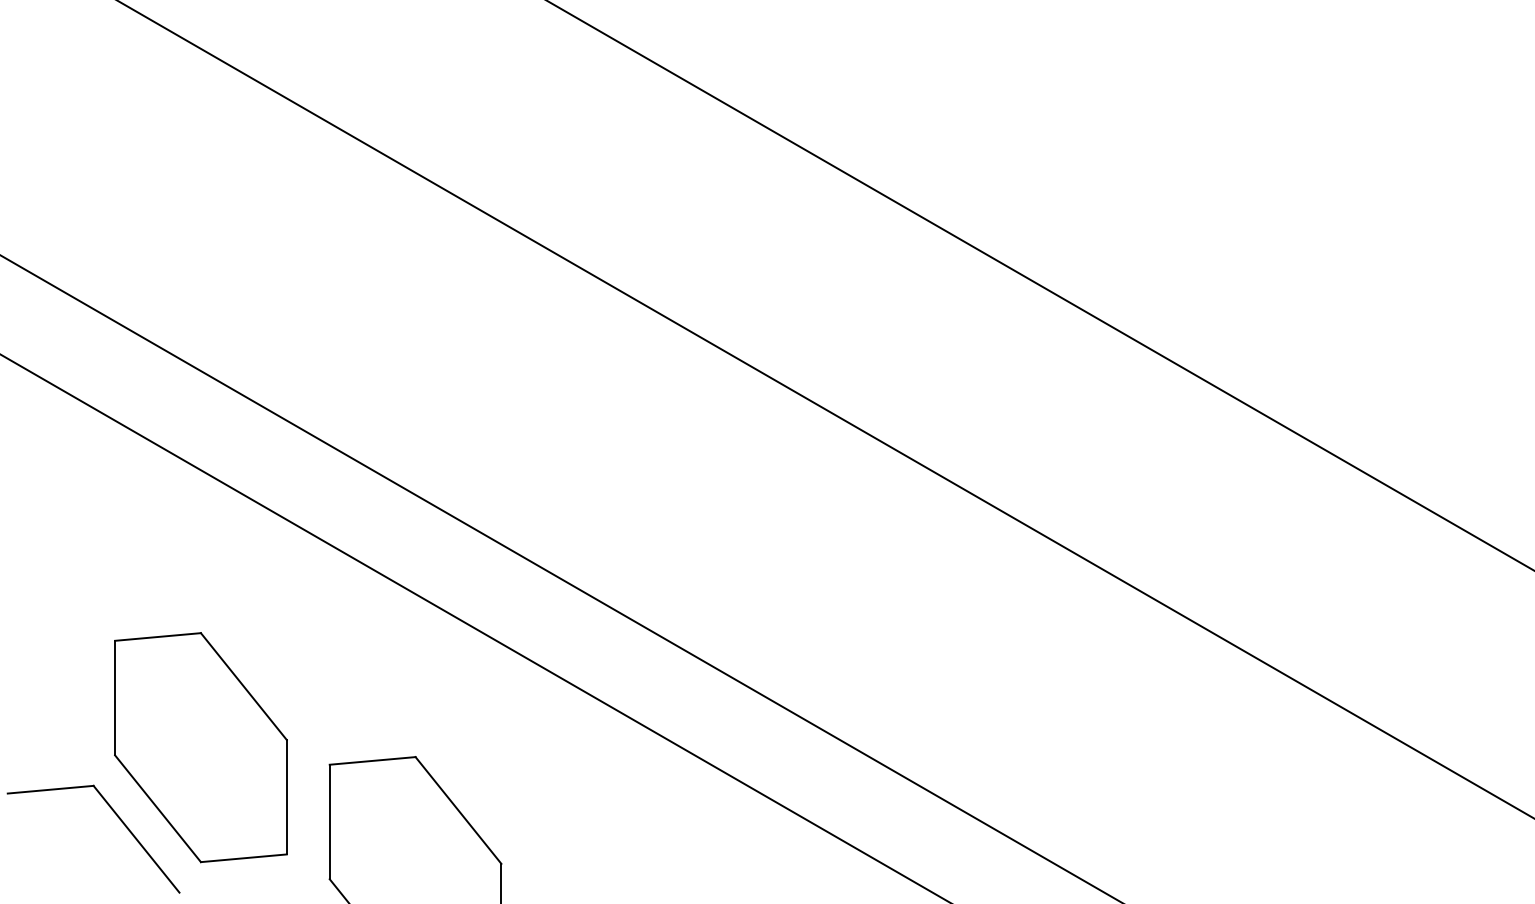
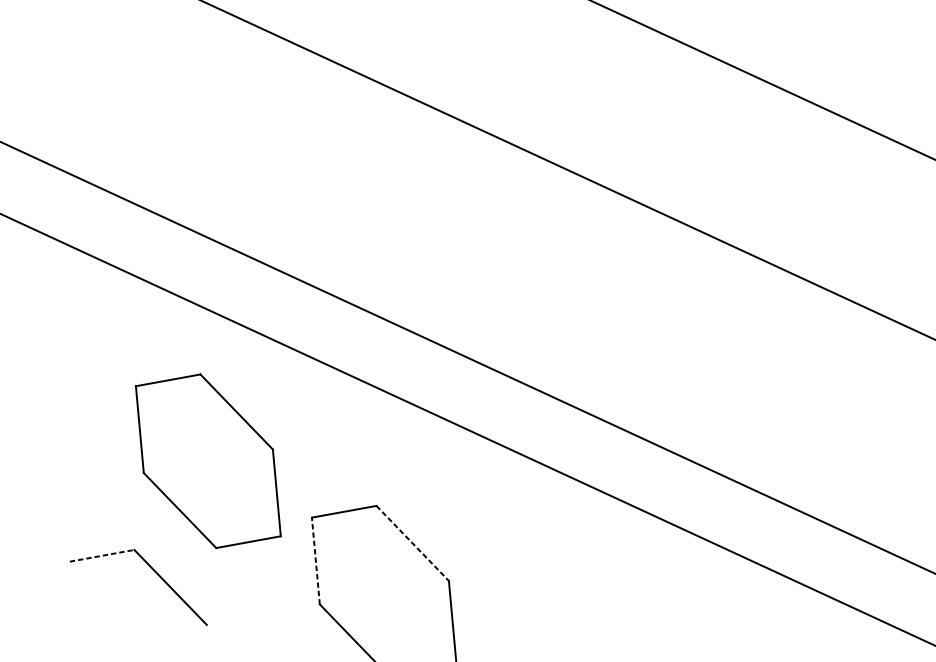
part: (200, 747) -> (208, 461), moved
line: (51, 789) -> (102, 555), solid -> dashed
line: (458, 810) -> (412, 543), solid -> dashed
line: (329, 821) -> (315, 560), solid -> dashed

